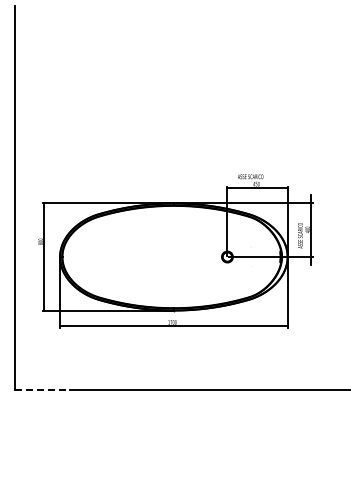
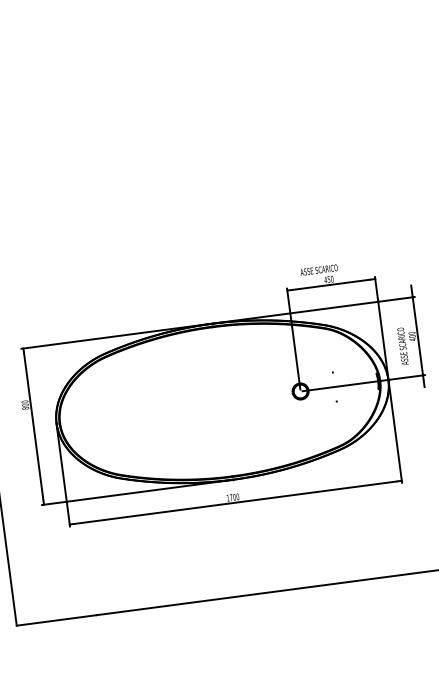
line: (43, 389) -> (57, 619), dashed -> solid

